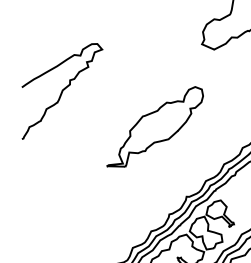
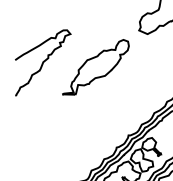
part: (154, 127) -> (95, 67), moved

